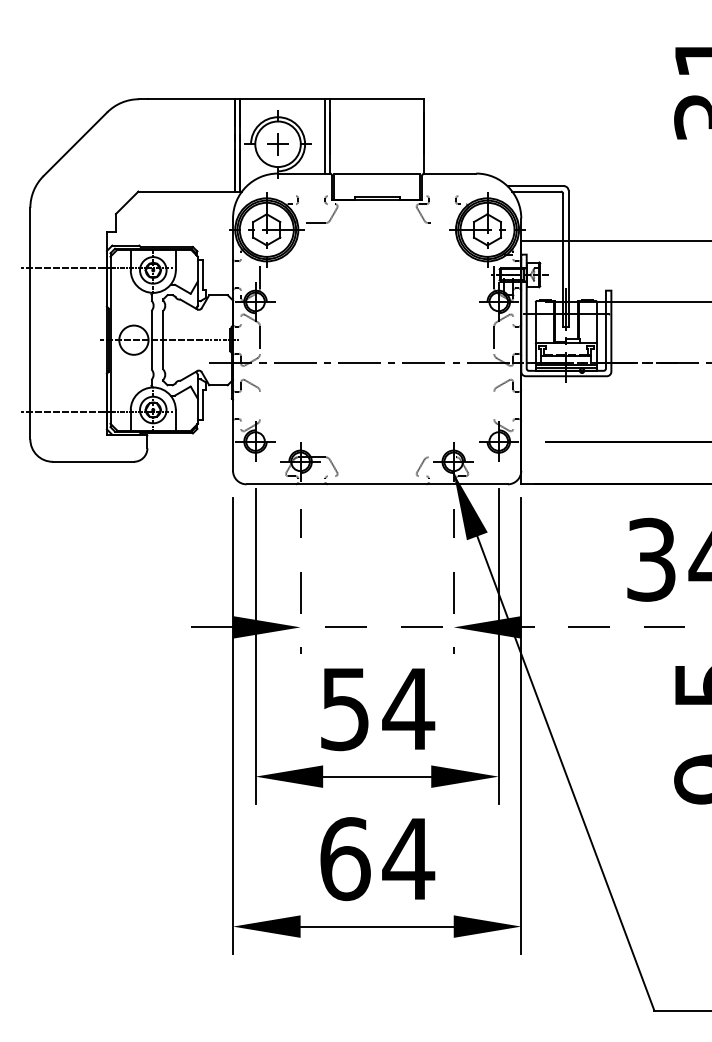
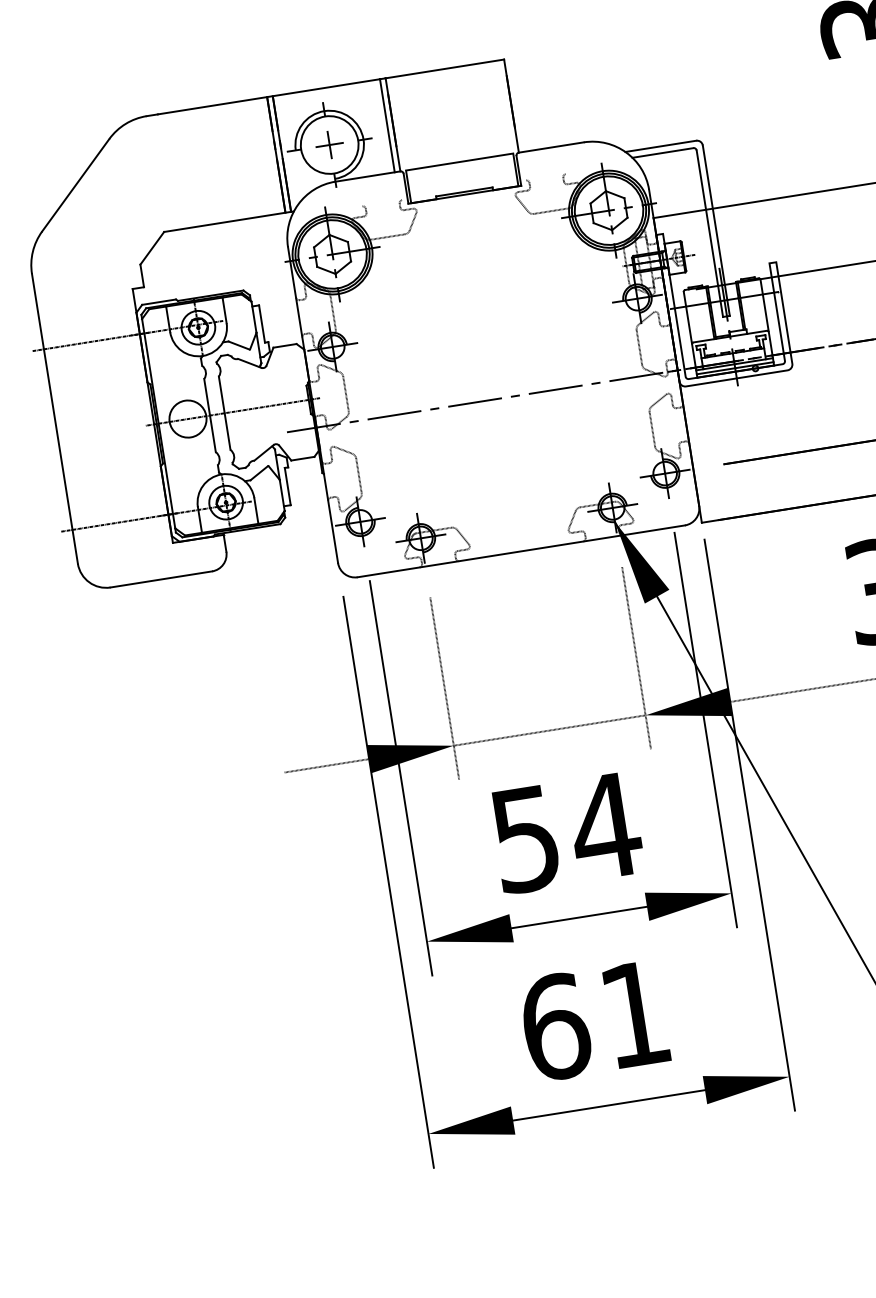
text: (408, 858) -> (634, 1013), 64 -> 61

